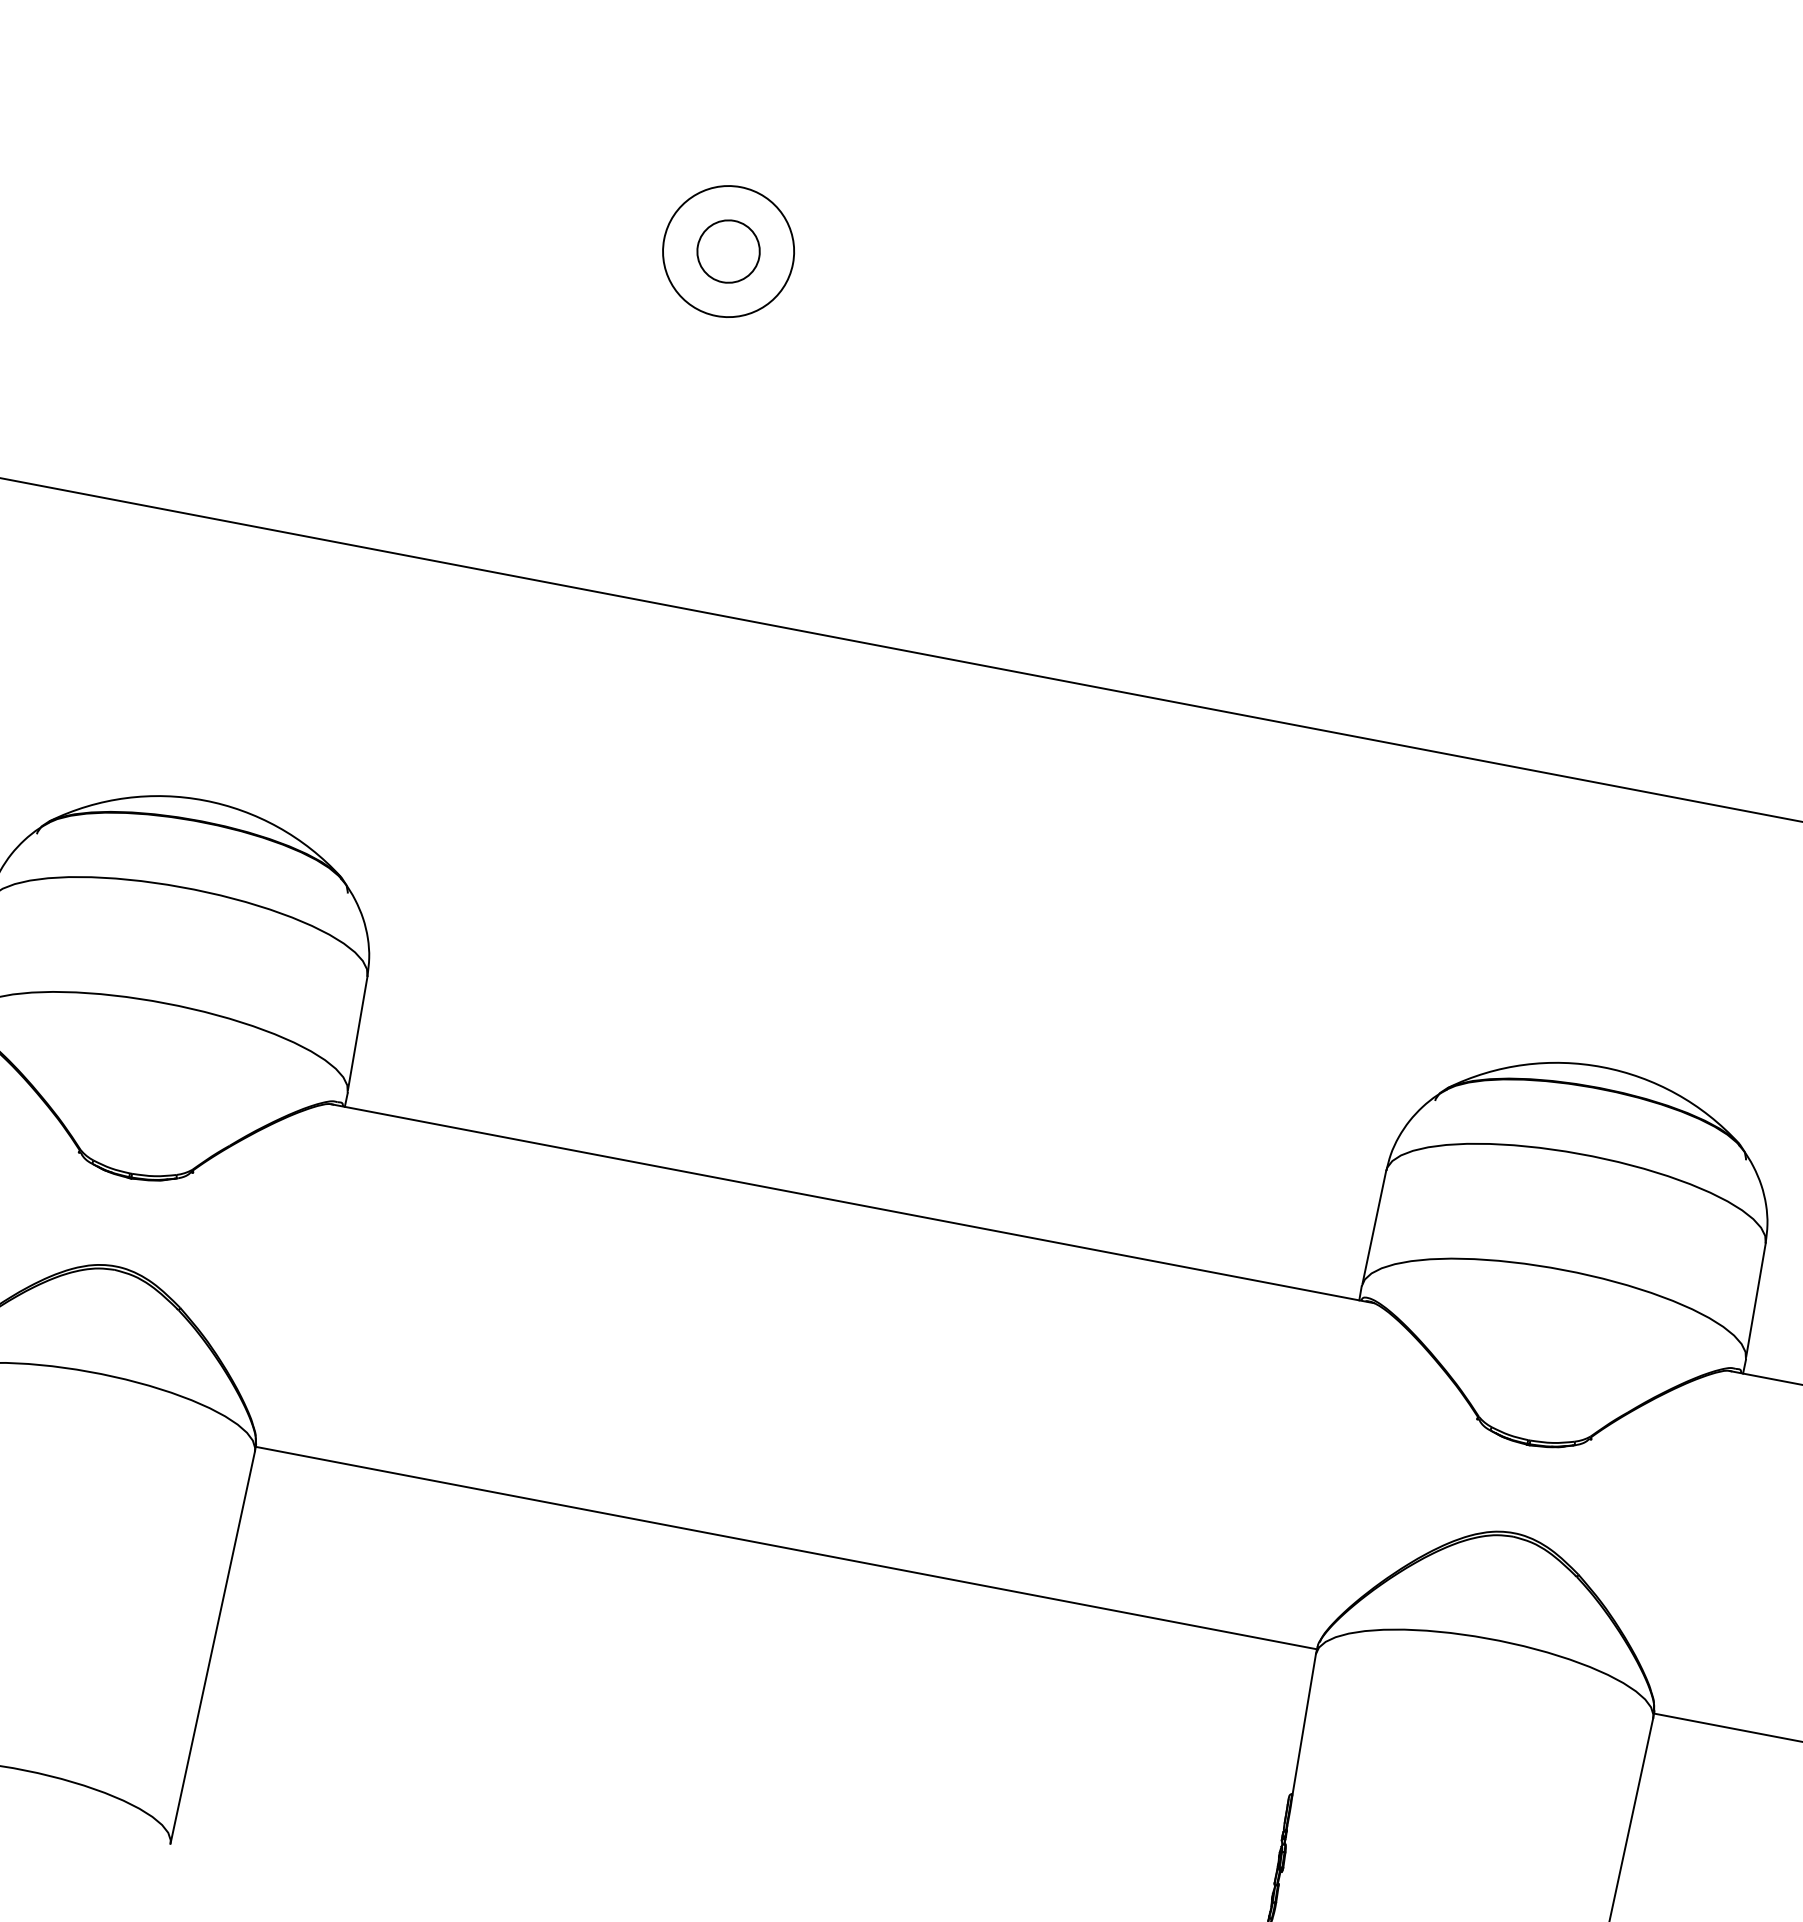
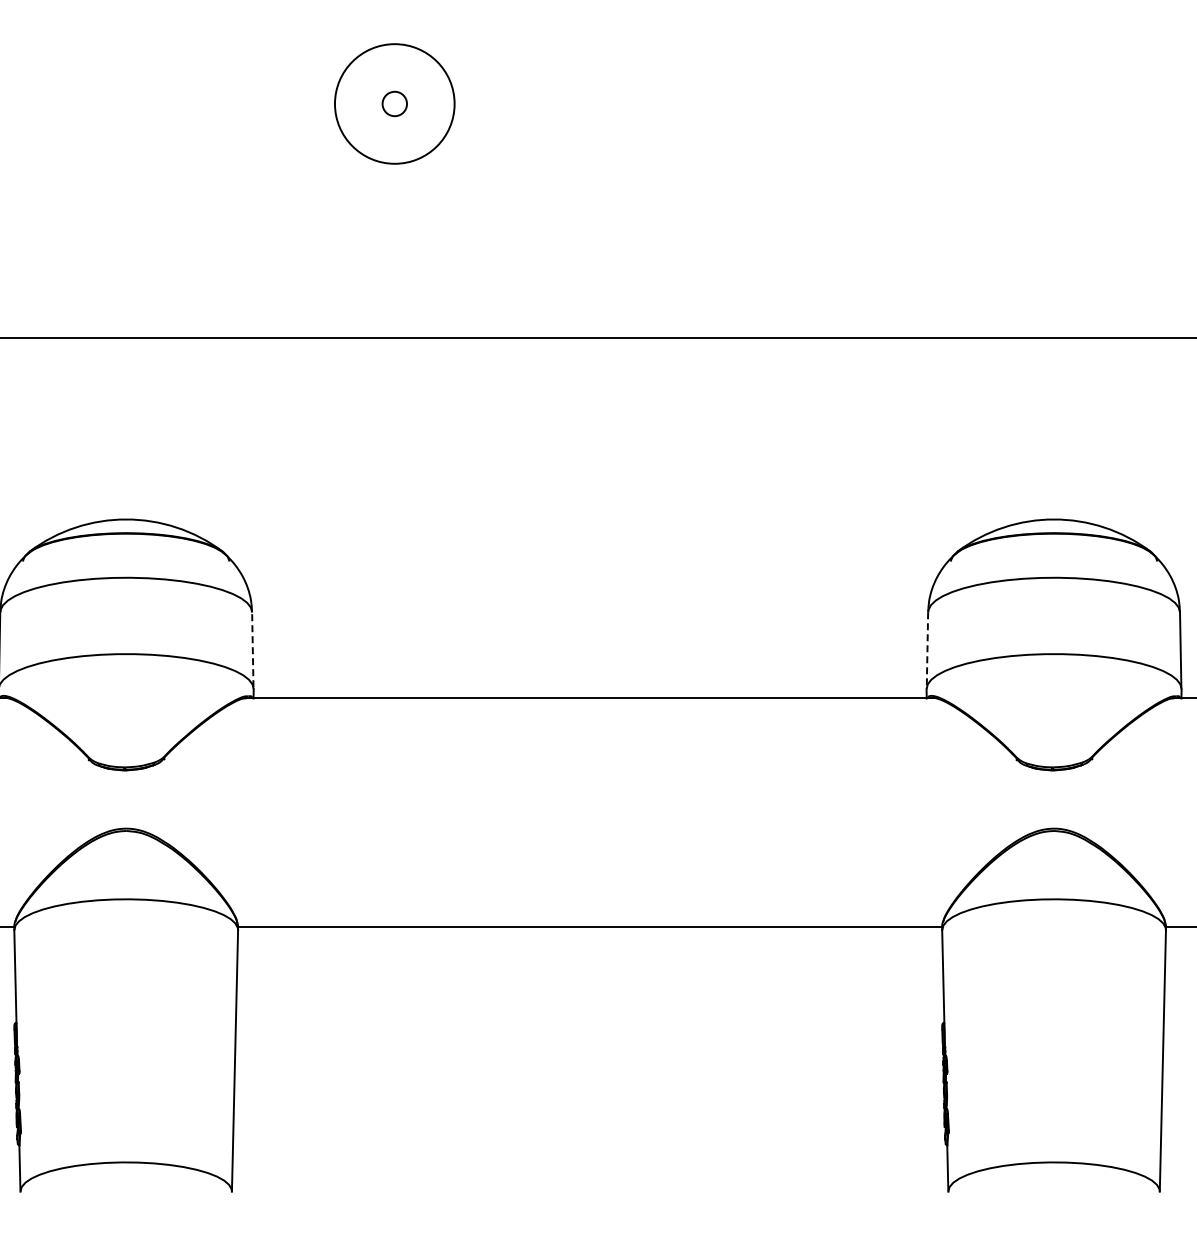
circle: (728, 250) -> (394, 103), size x0.6
circle: (728, 250) -> (394, 103), size x1.4
line: (357, 1032) -> (252, 649), solid -> dashed
line: (1374, 1228) -> (927, 650), solid -> dashed

